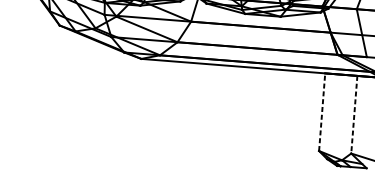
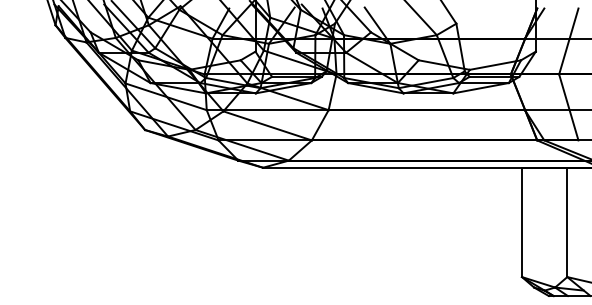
line: (322, 112) -> (522, 222), dashed -> solid
line: (354, 114) -> (567, 222), dashed -> solid

